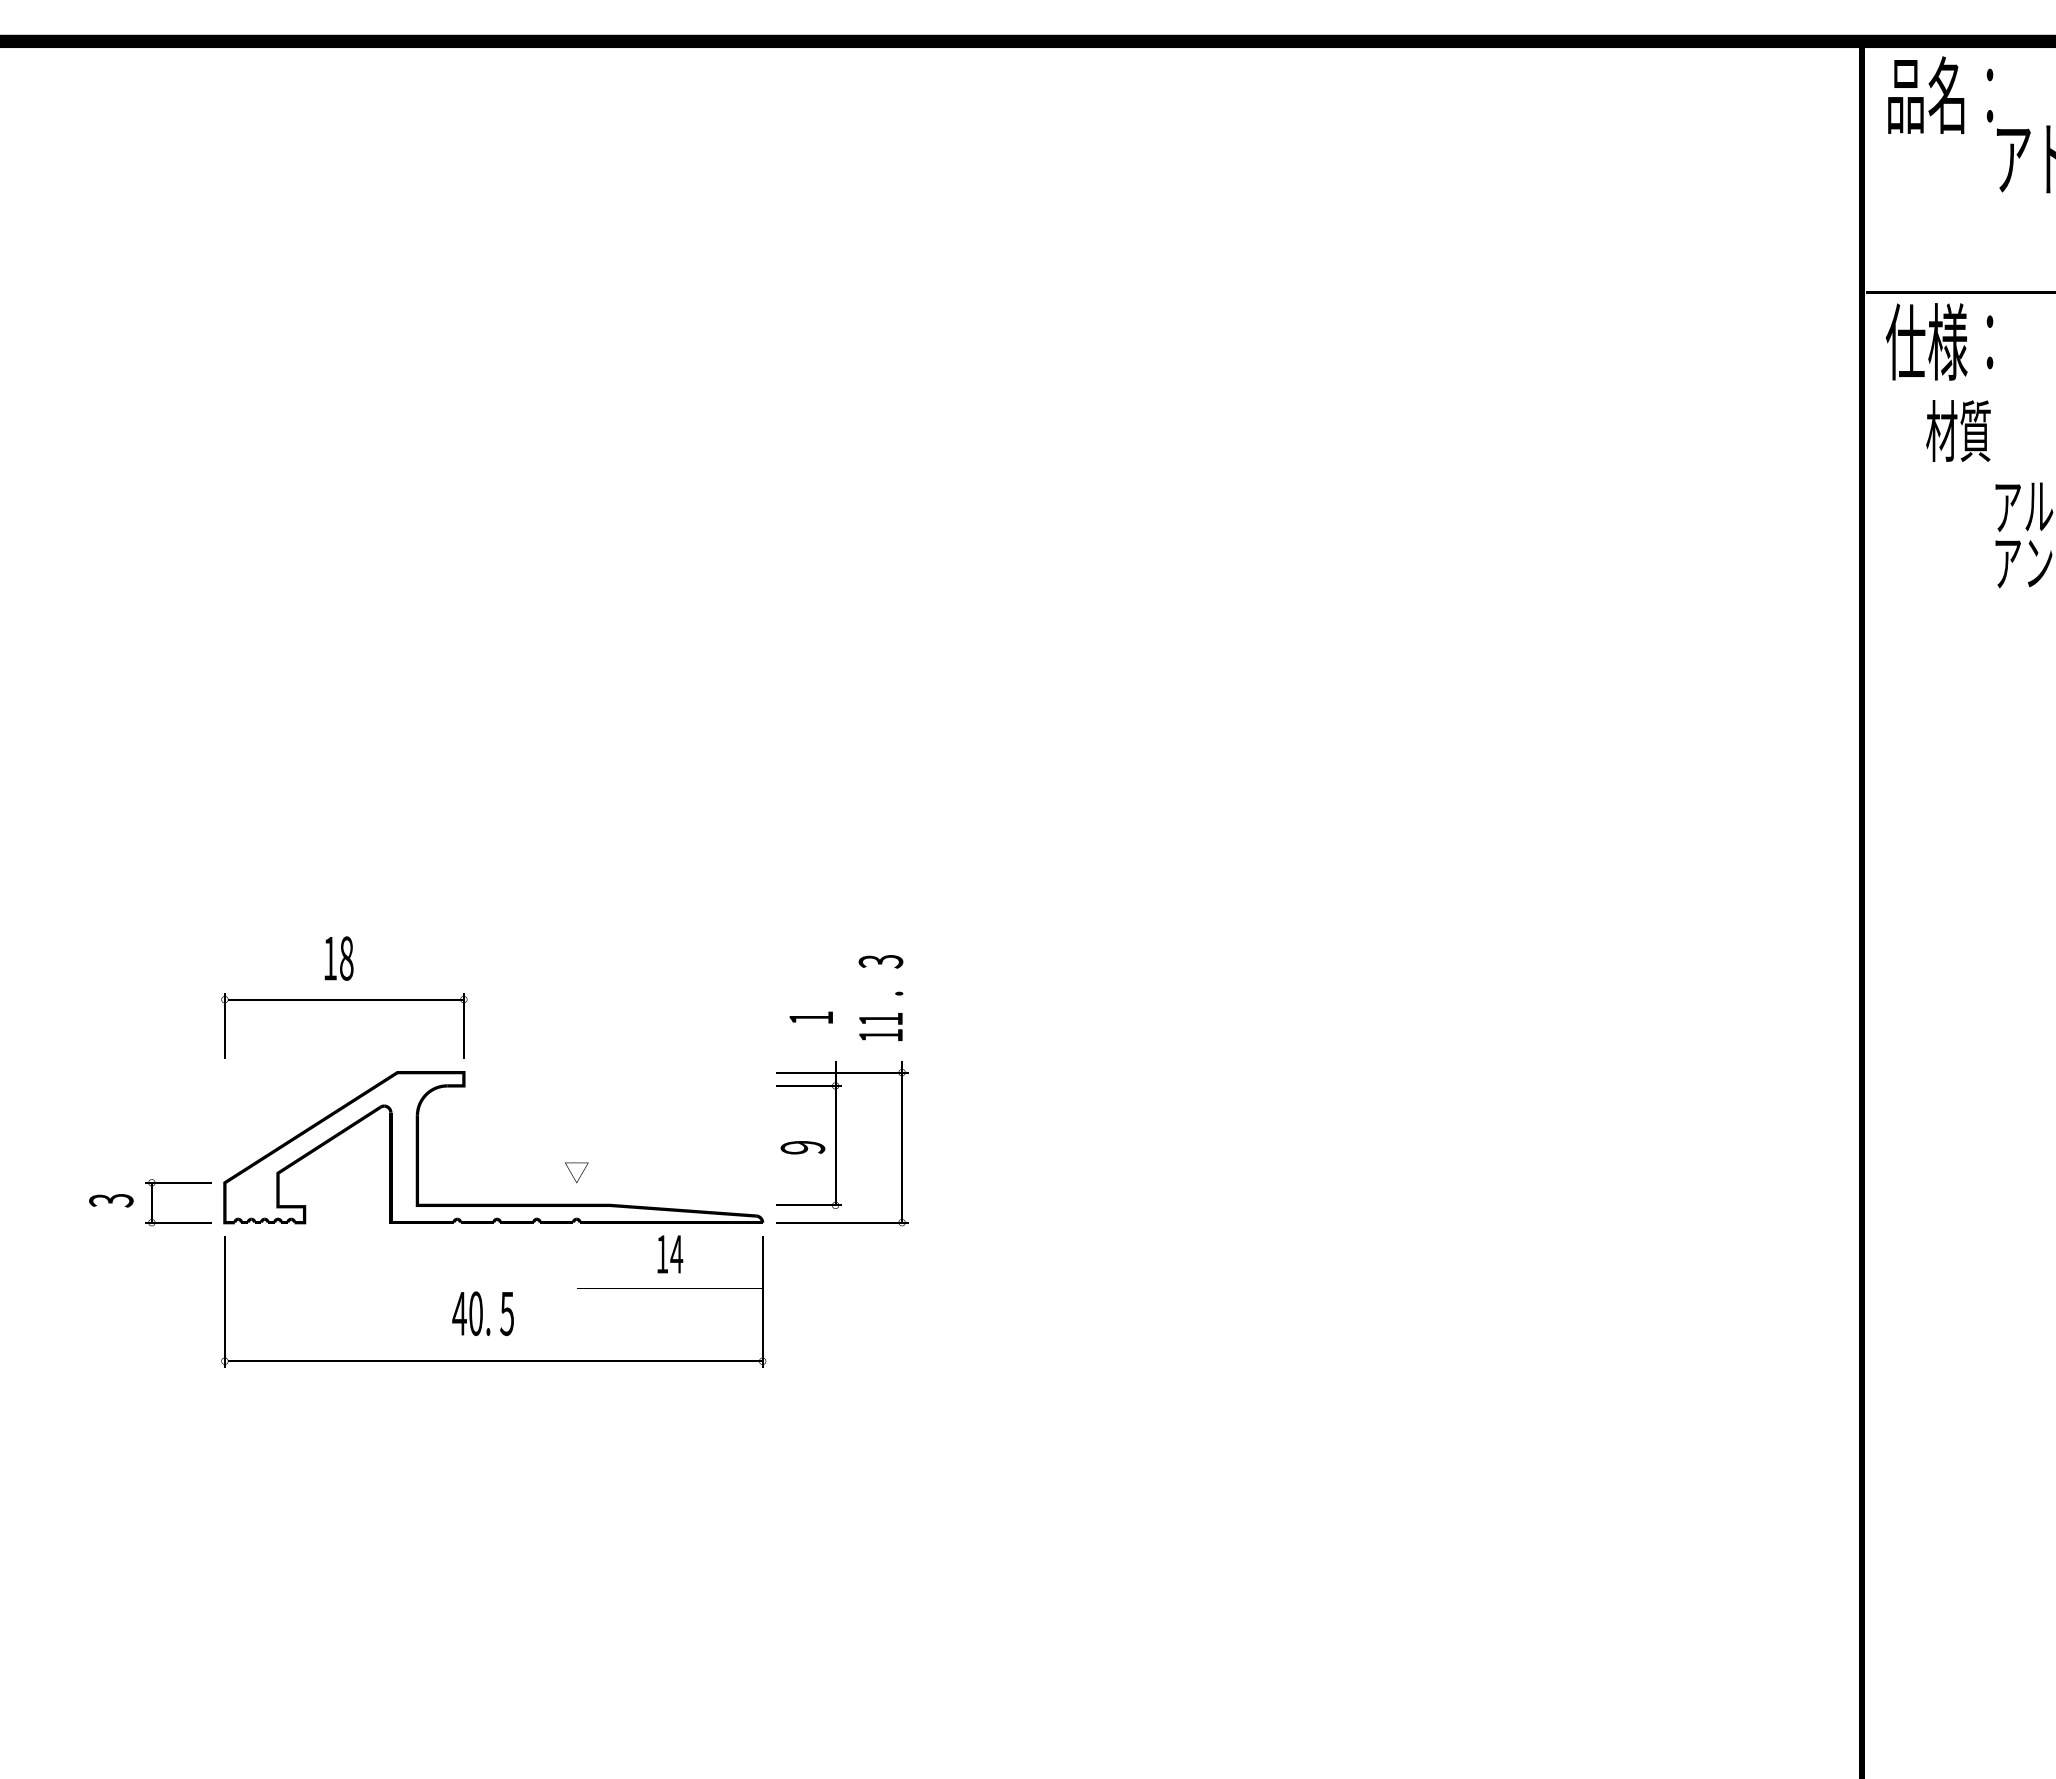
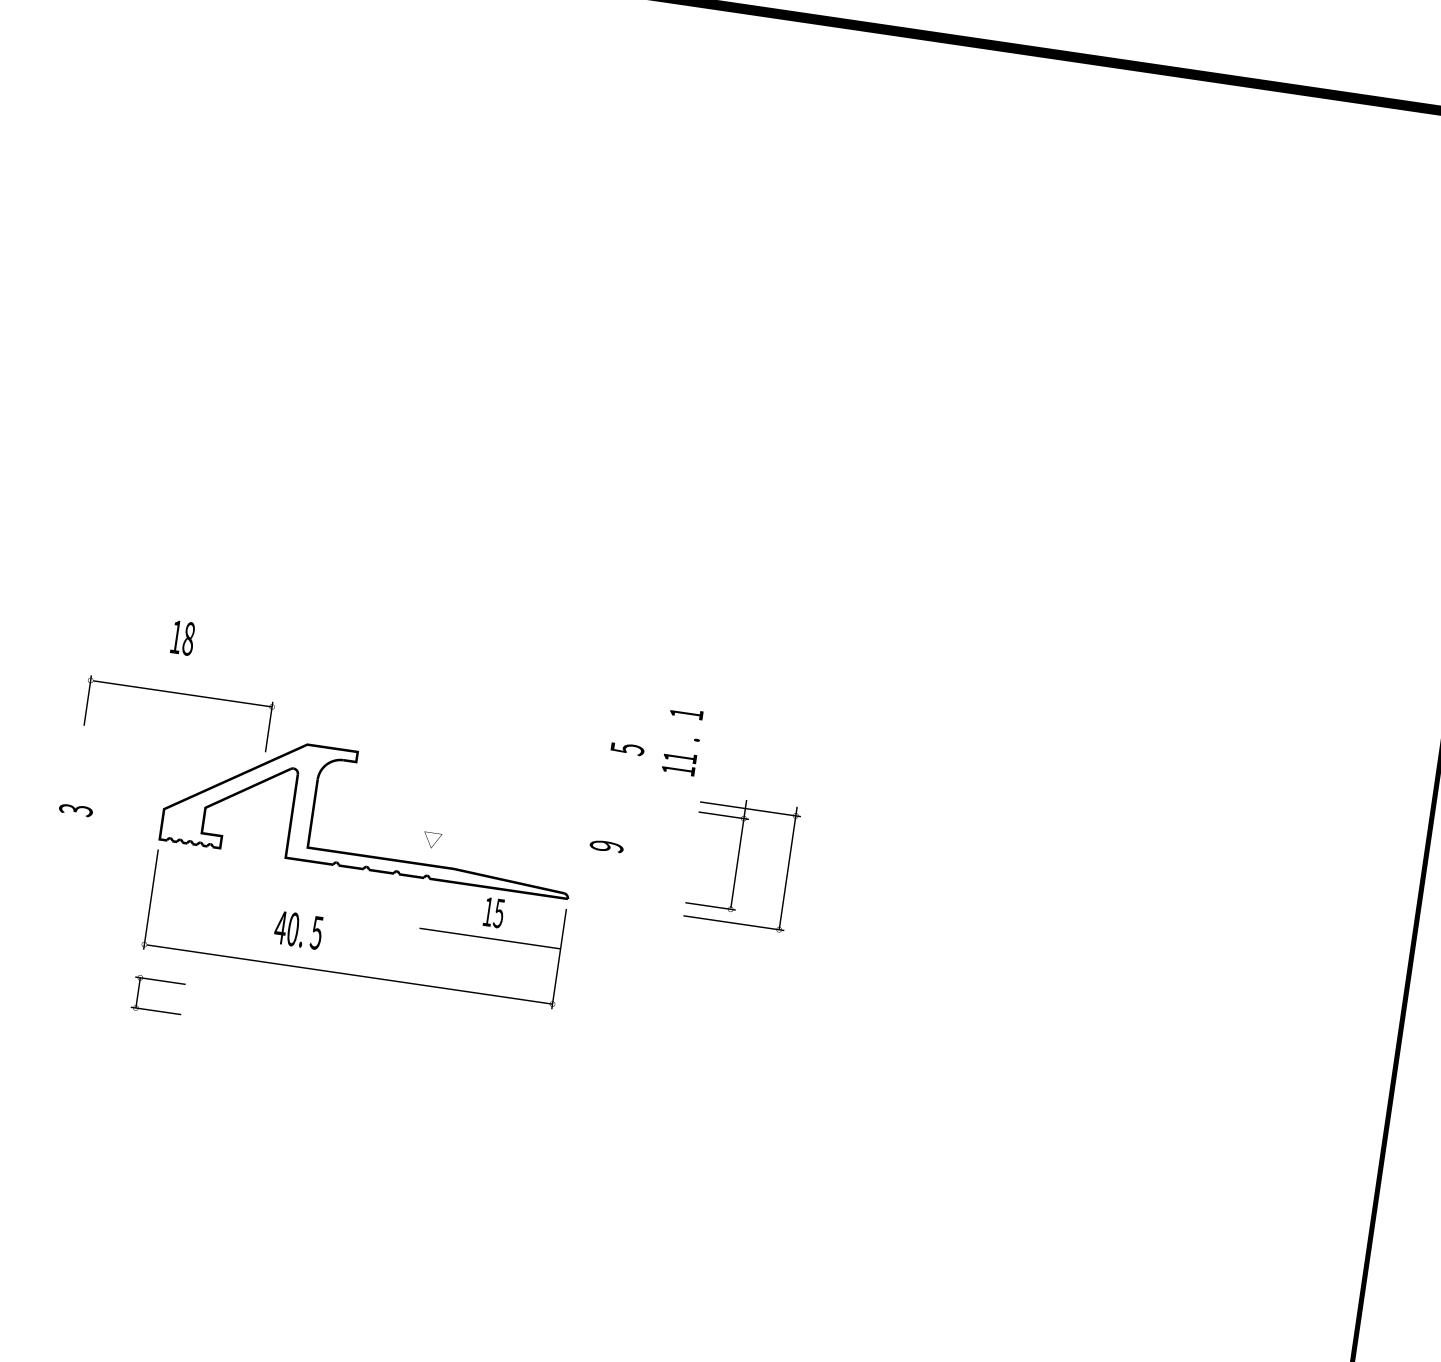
text: (338, 958) -> (182, 637), moved
text: (880, 961) -> (686, 713), 3 -> 1
part: (344, 1000) -> (181, 694), moved
text: (811, 1018) -> (627, 749), 1 -> 5
part: (842, 1143) -> (742, 863), moved
part: (178, 1183) -> (160, 981), moved
text: (676, 1254) -> (498, 913), 14 -> 15
text: (482, 1313) -> (298, 930), moved

